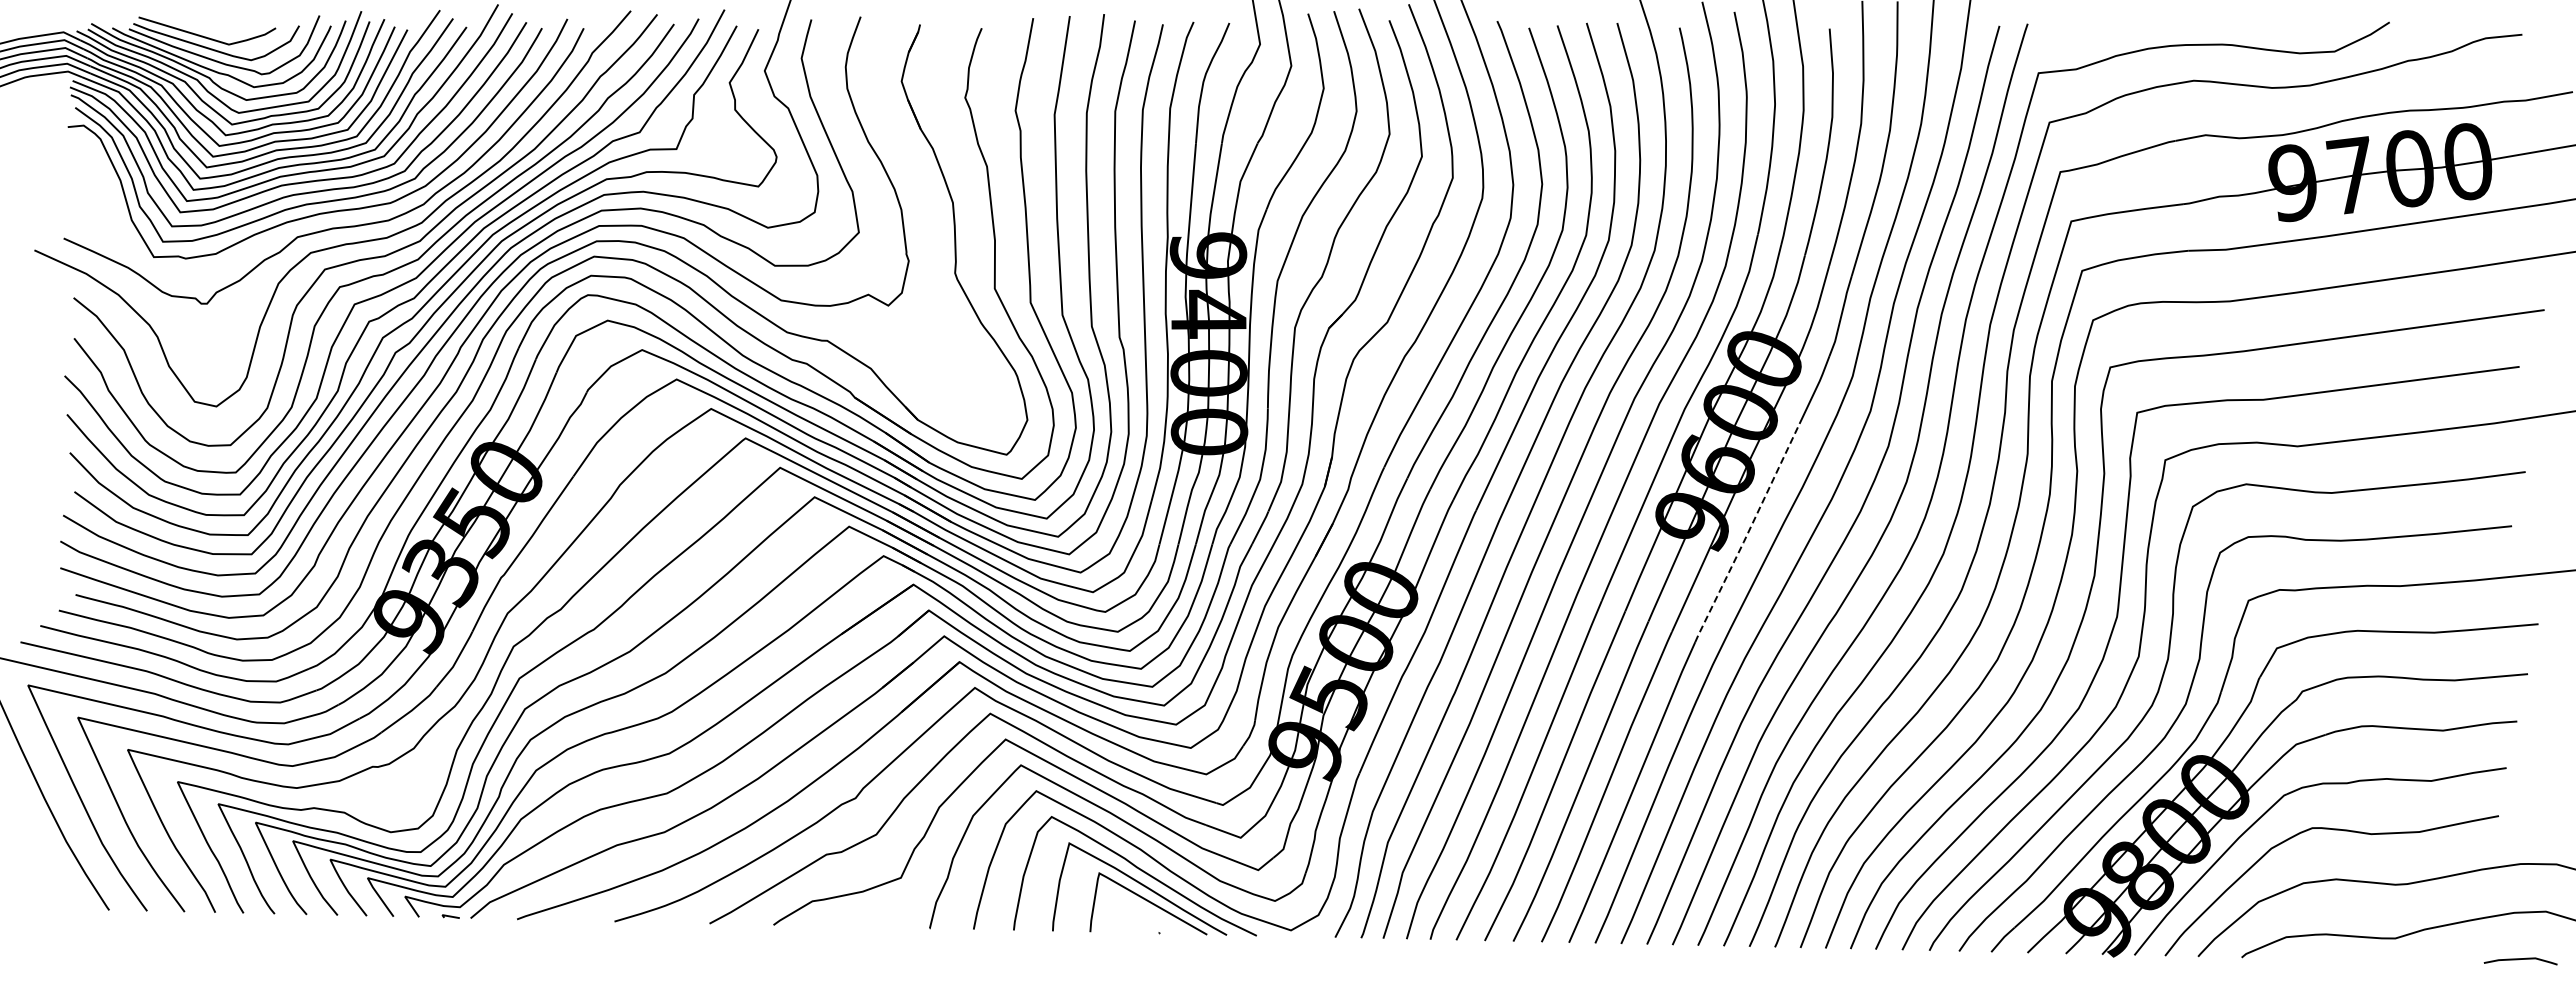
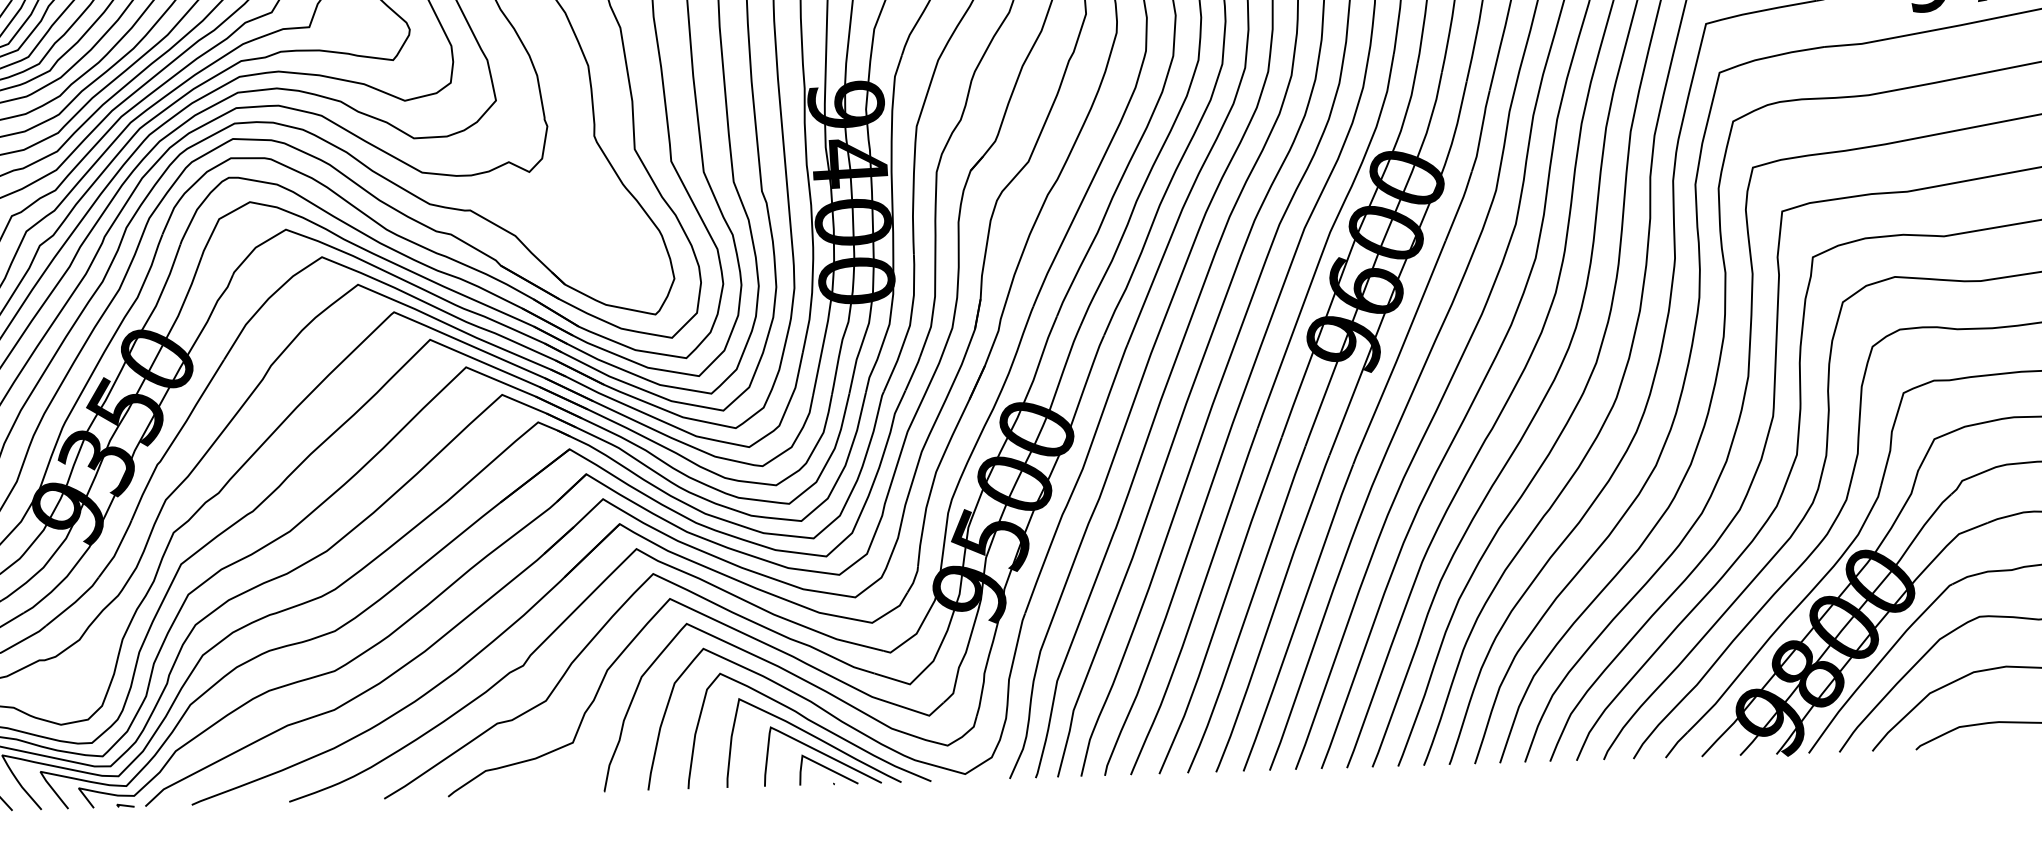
line: (1747, 534) -> (1399, 354), dashed -> solid
line: (1153, 918) -> (827, 769), added

